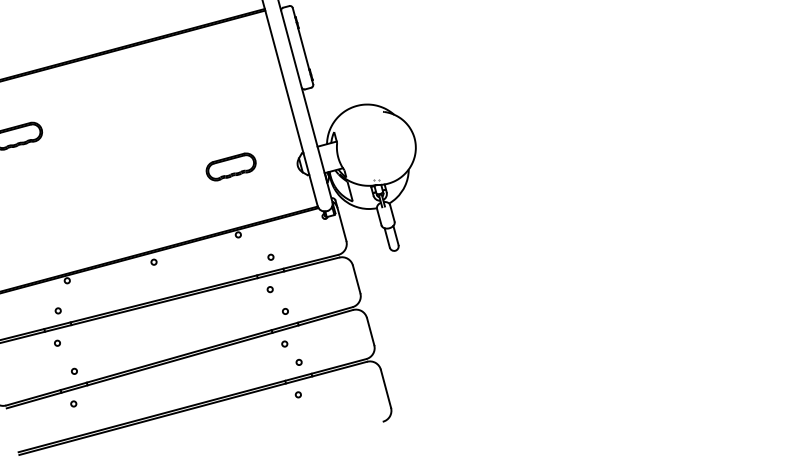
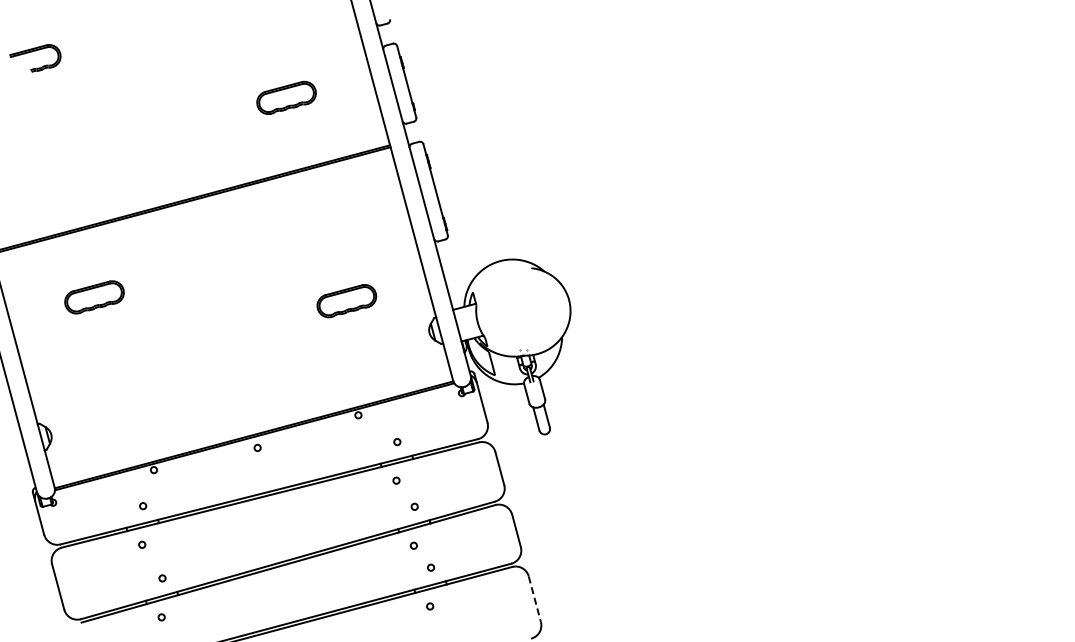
part: (230, 167) -> (346, 301), moved
line: (385, 389) -> (534, 599), solid -> dashed

